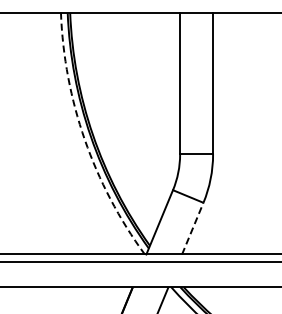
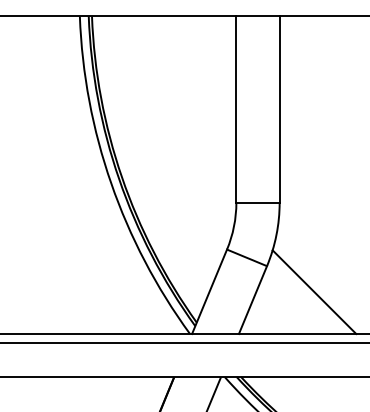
arc: (84, 139) -> (110, 183), dashed -> solid
line: (239, 222) -> (314, 292), added
line: (192, 228) -> (252, 299), dashed -> solid

